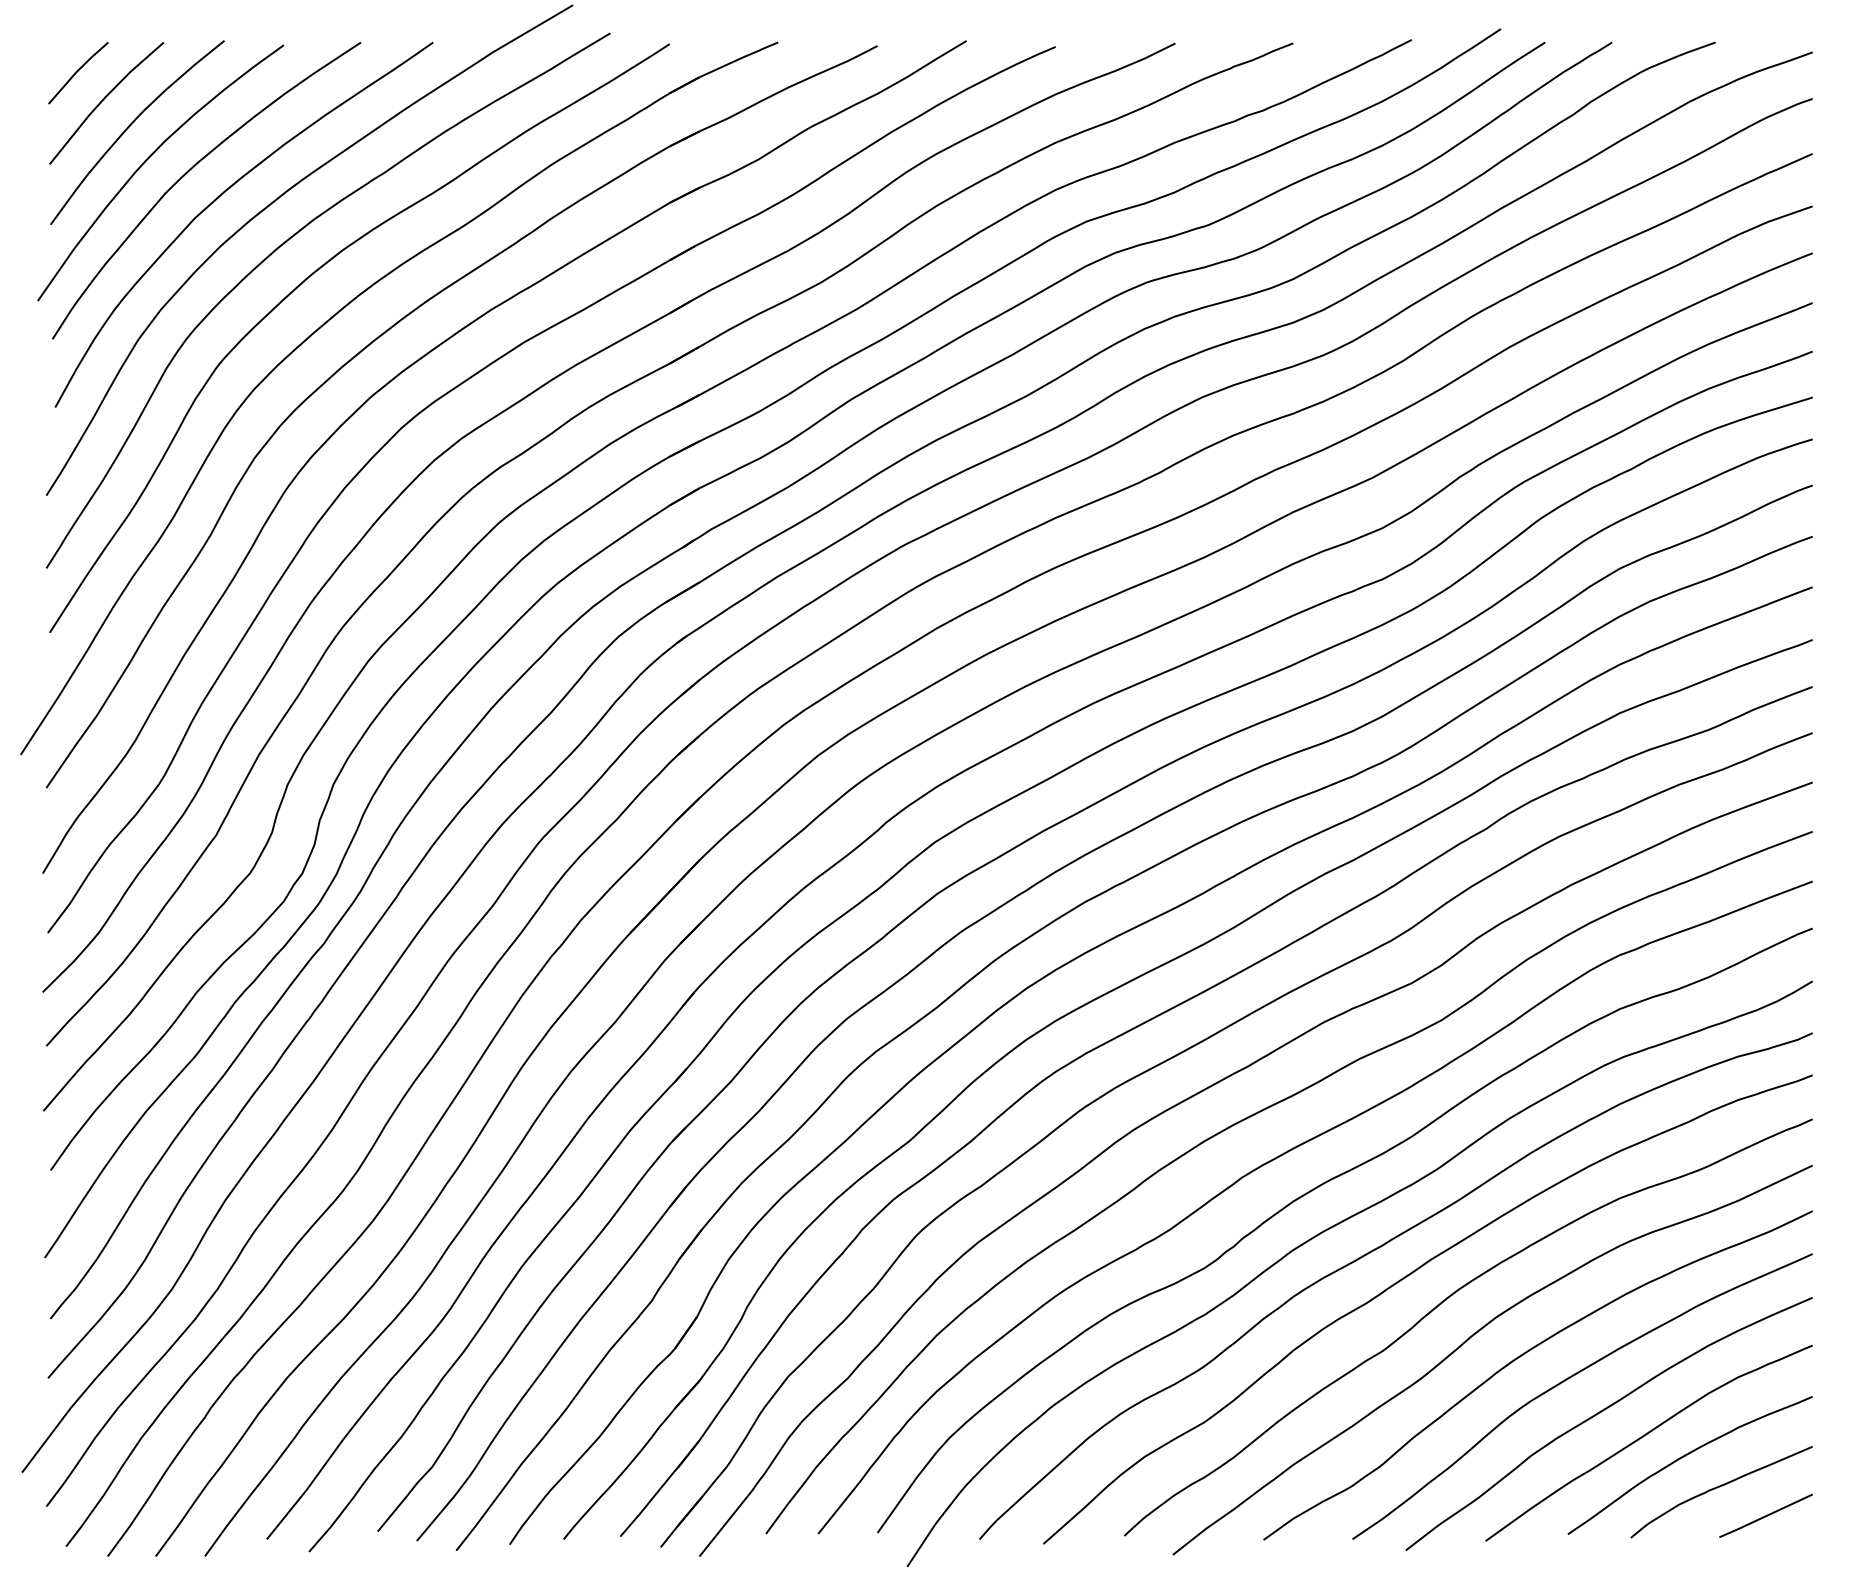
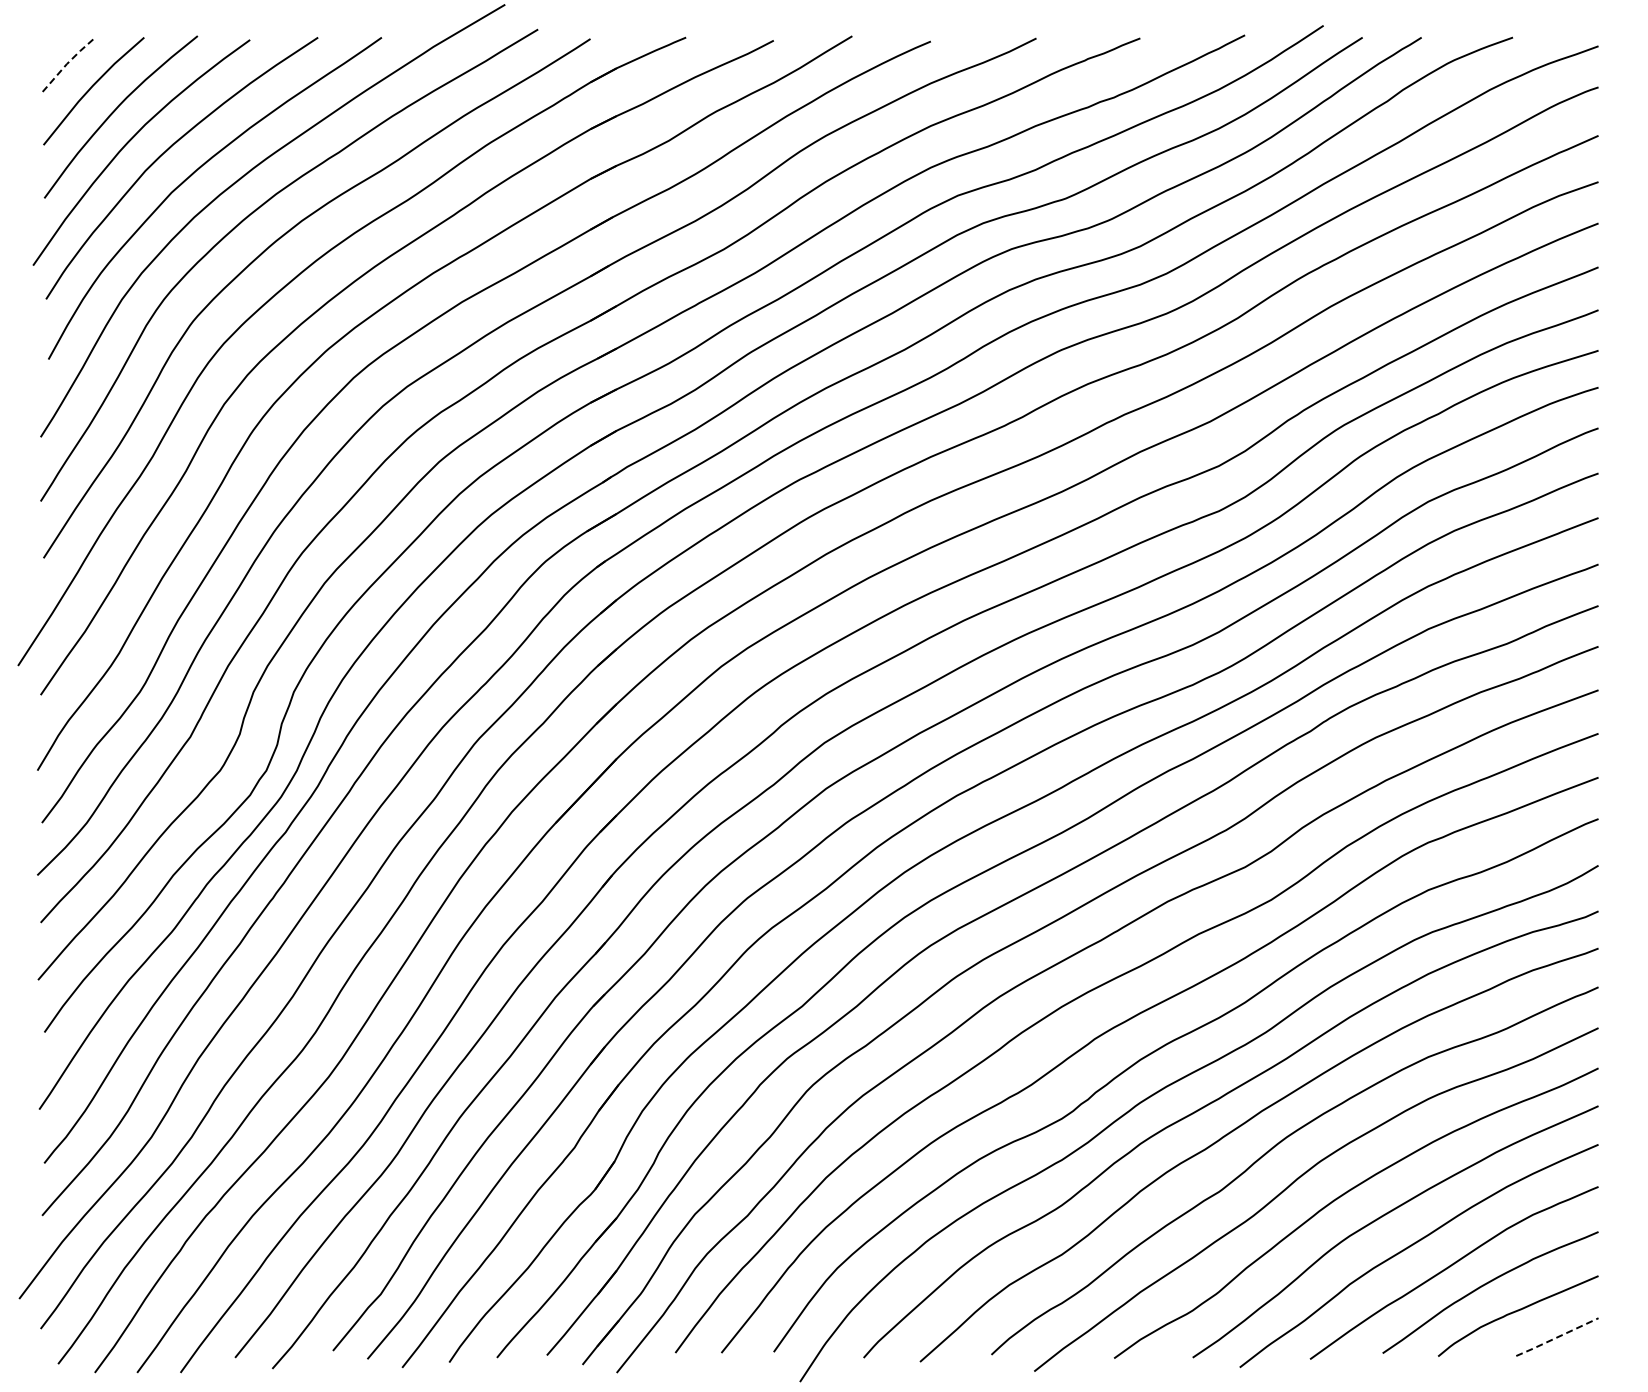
line: (77, 70) -> (68, 62), solid -> dashed
line: (1766, 1516) -> (1557, 1337), solid -> dashed

